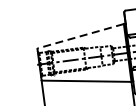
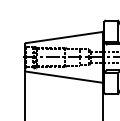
line: (81, 36) -> (64, 37), dashed -> solid

